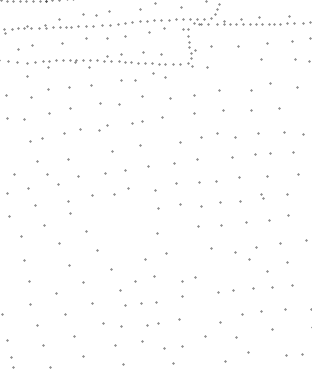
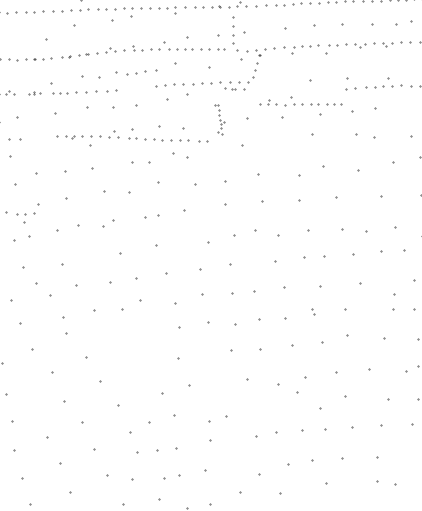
part: (248, 21) -> (300, 101), moved
part: (125, 22) -> (136, 72), moved
part: (46, 27) -> (34, 93), size x0.6
part: (189, 47) -> (219, 119), size x0.6
part: (49, 63) -> (25, 217), moved

